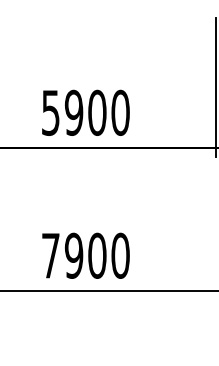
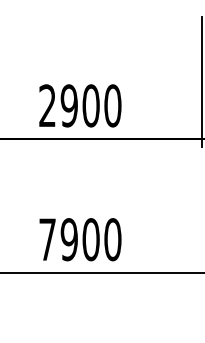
text: (50, 112) -> (47, 105), 5900 -> 2900

